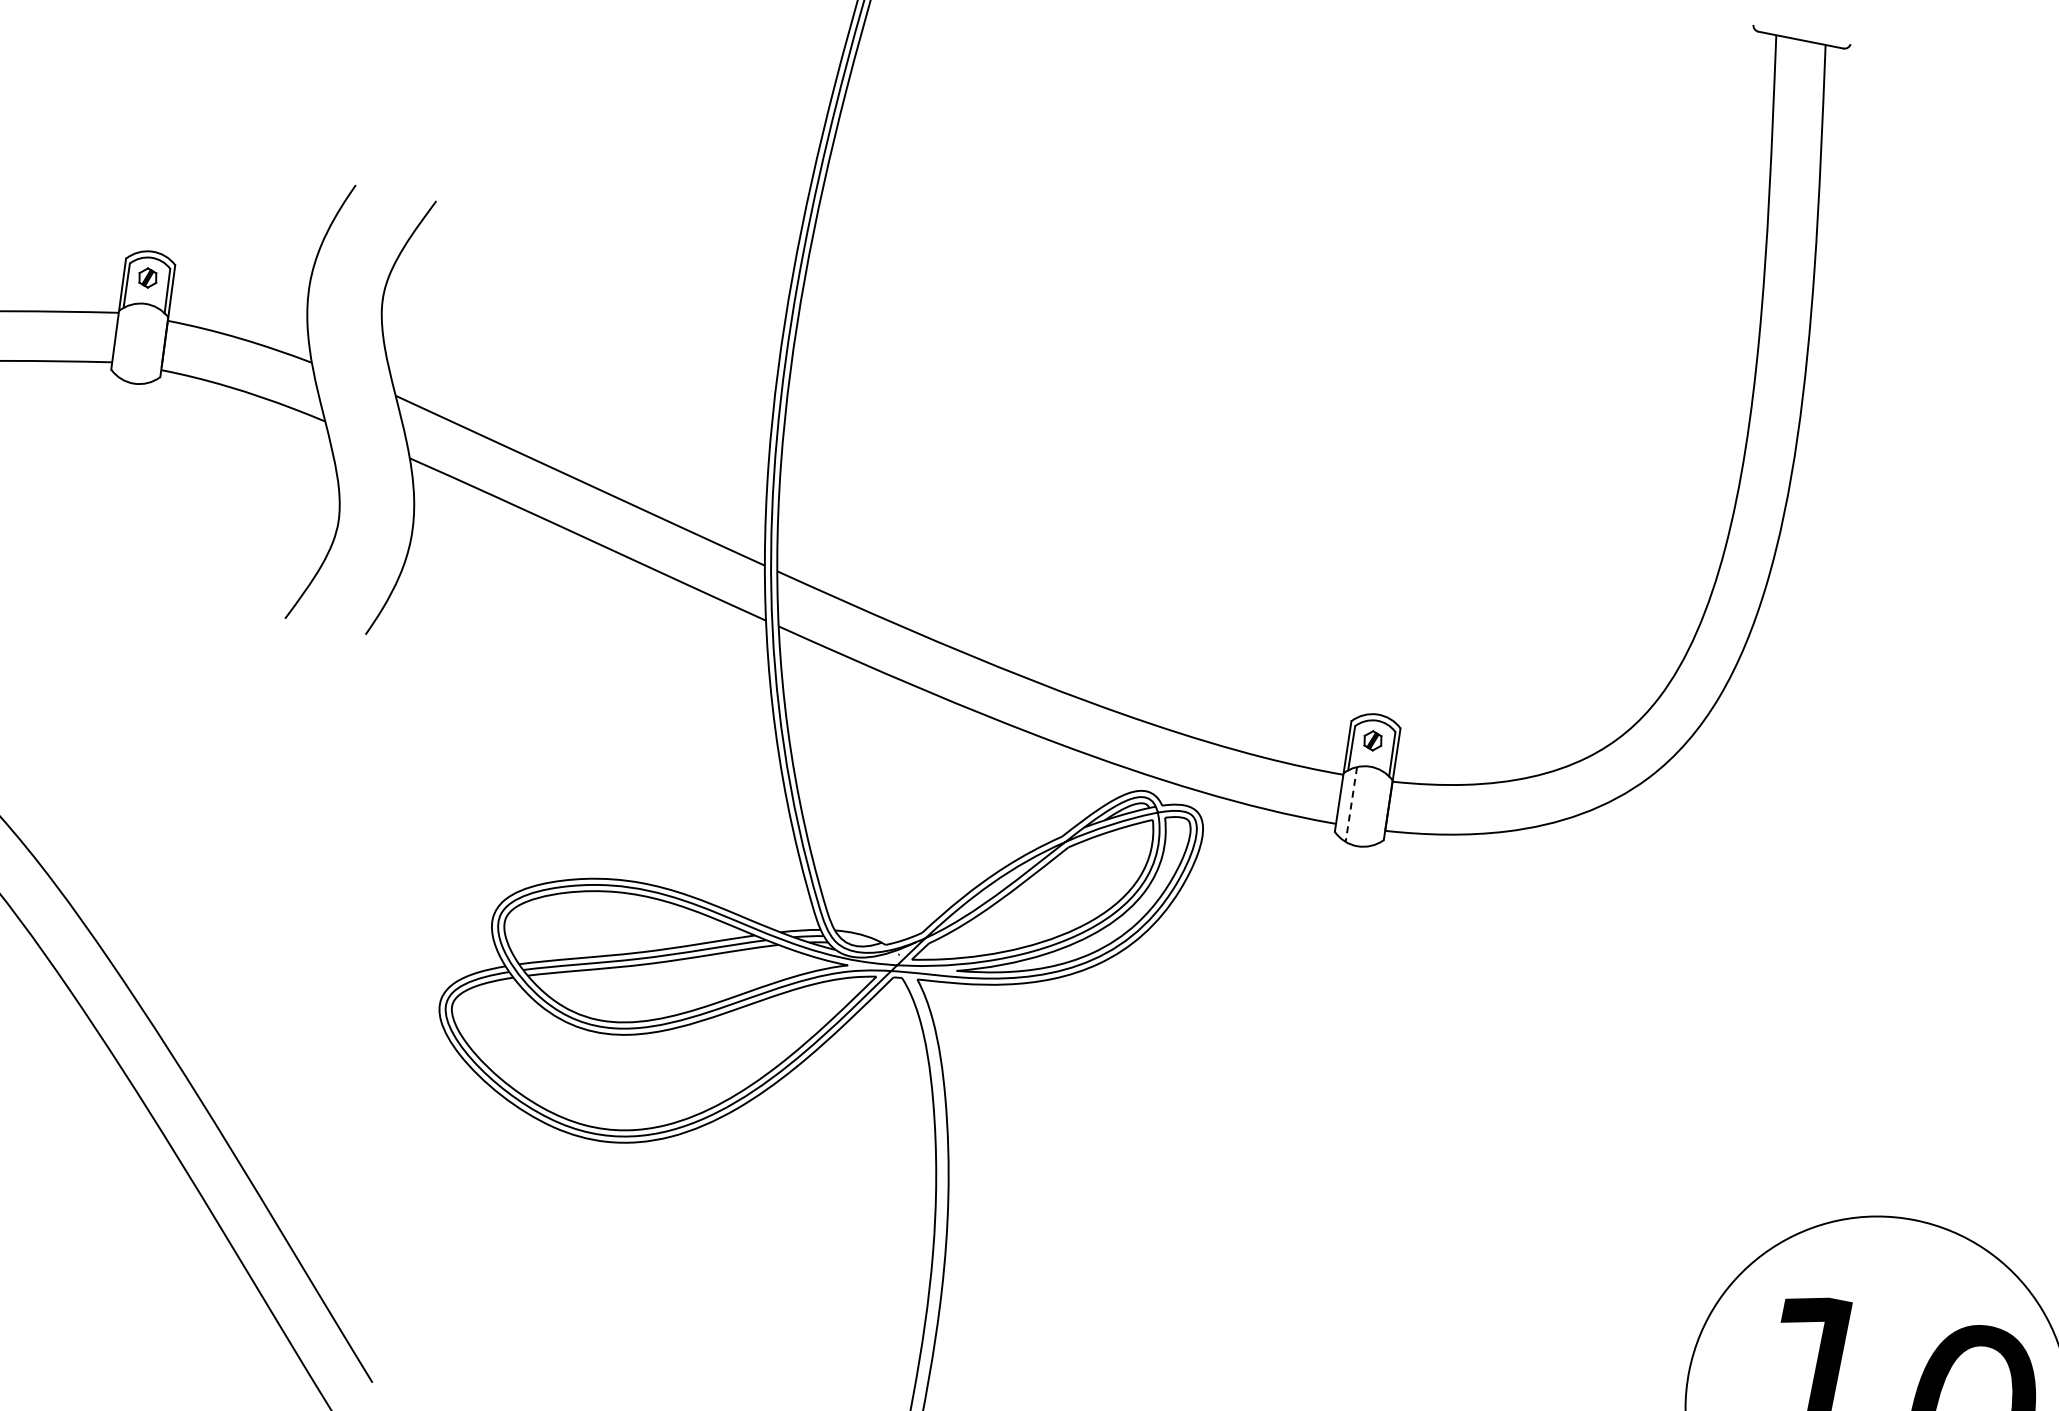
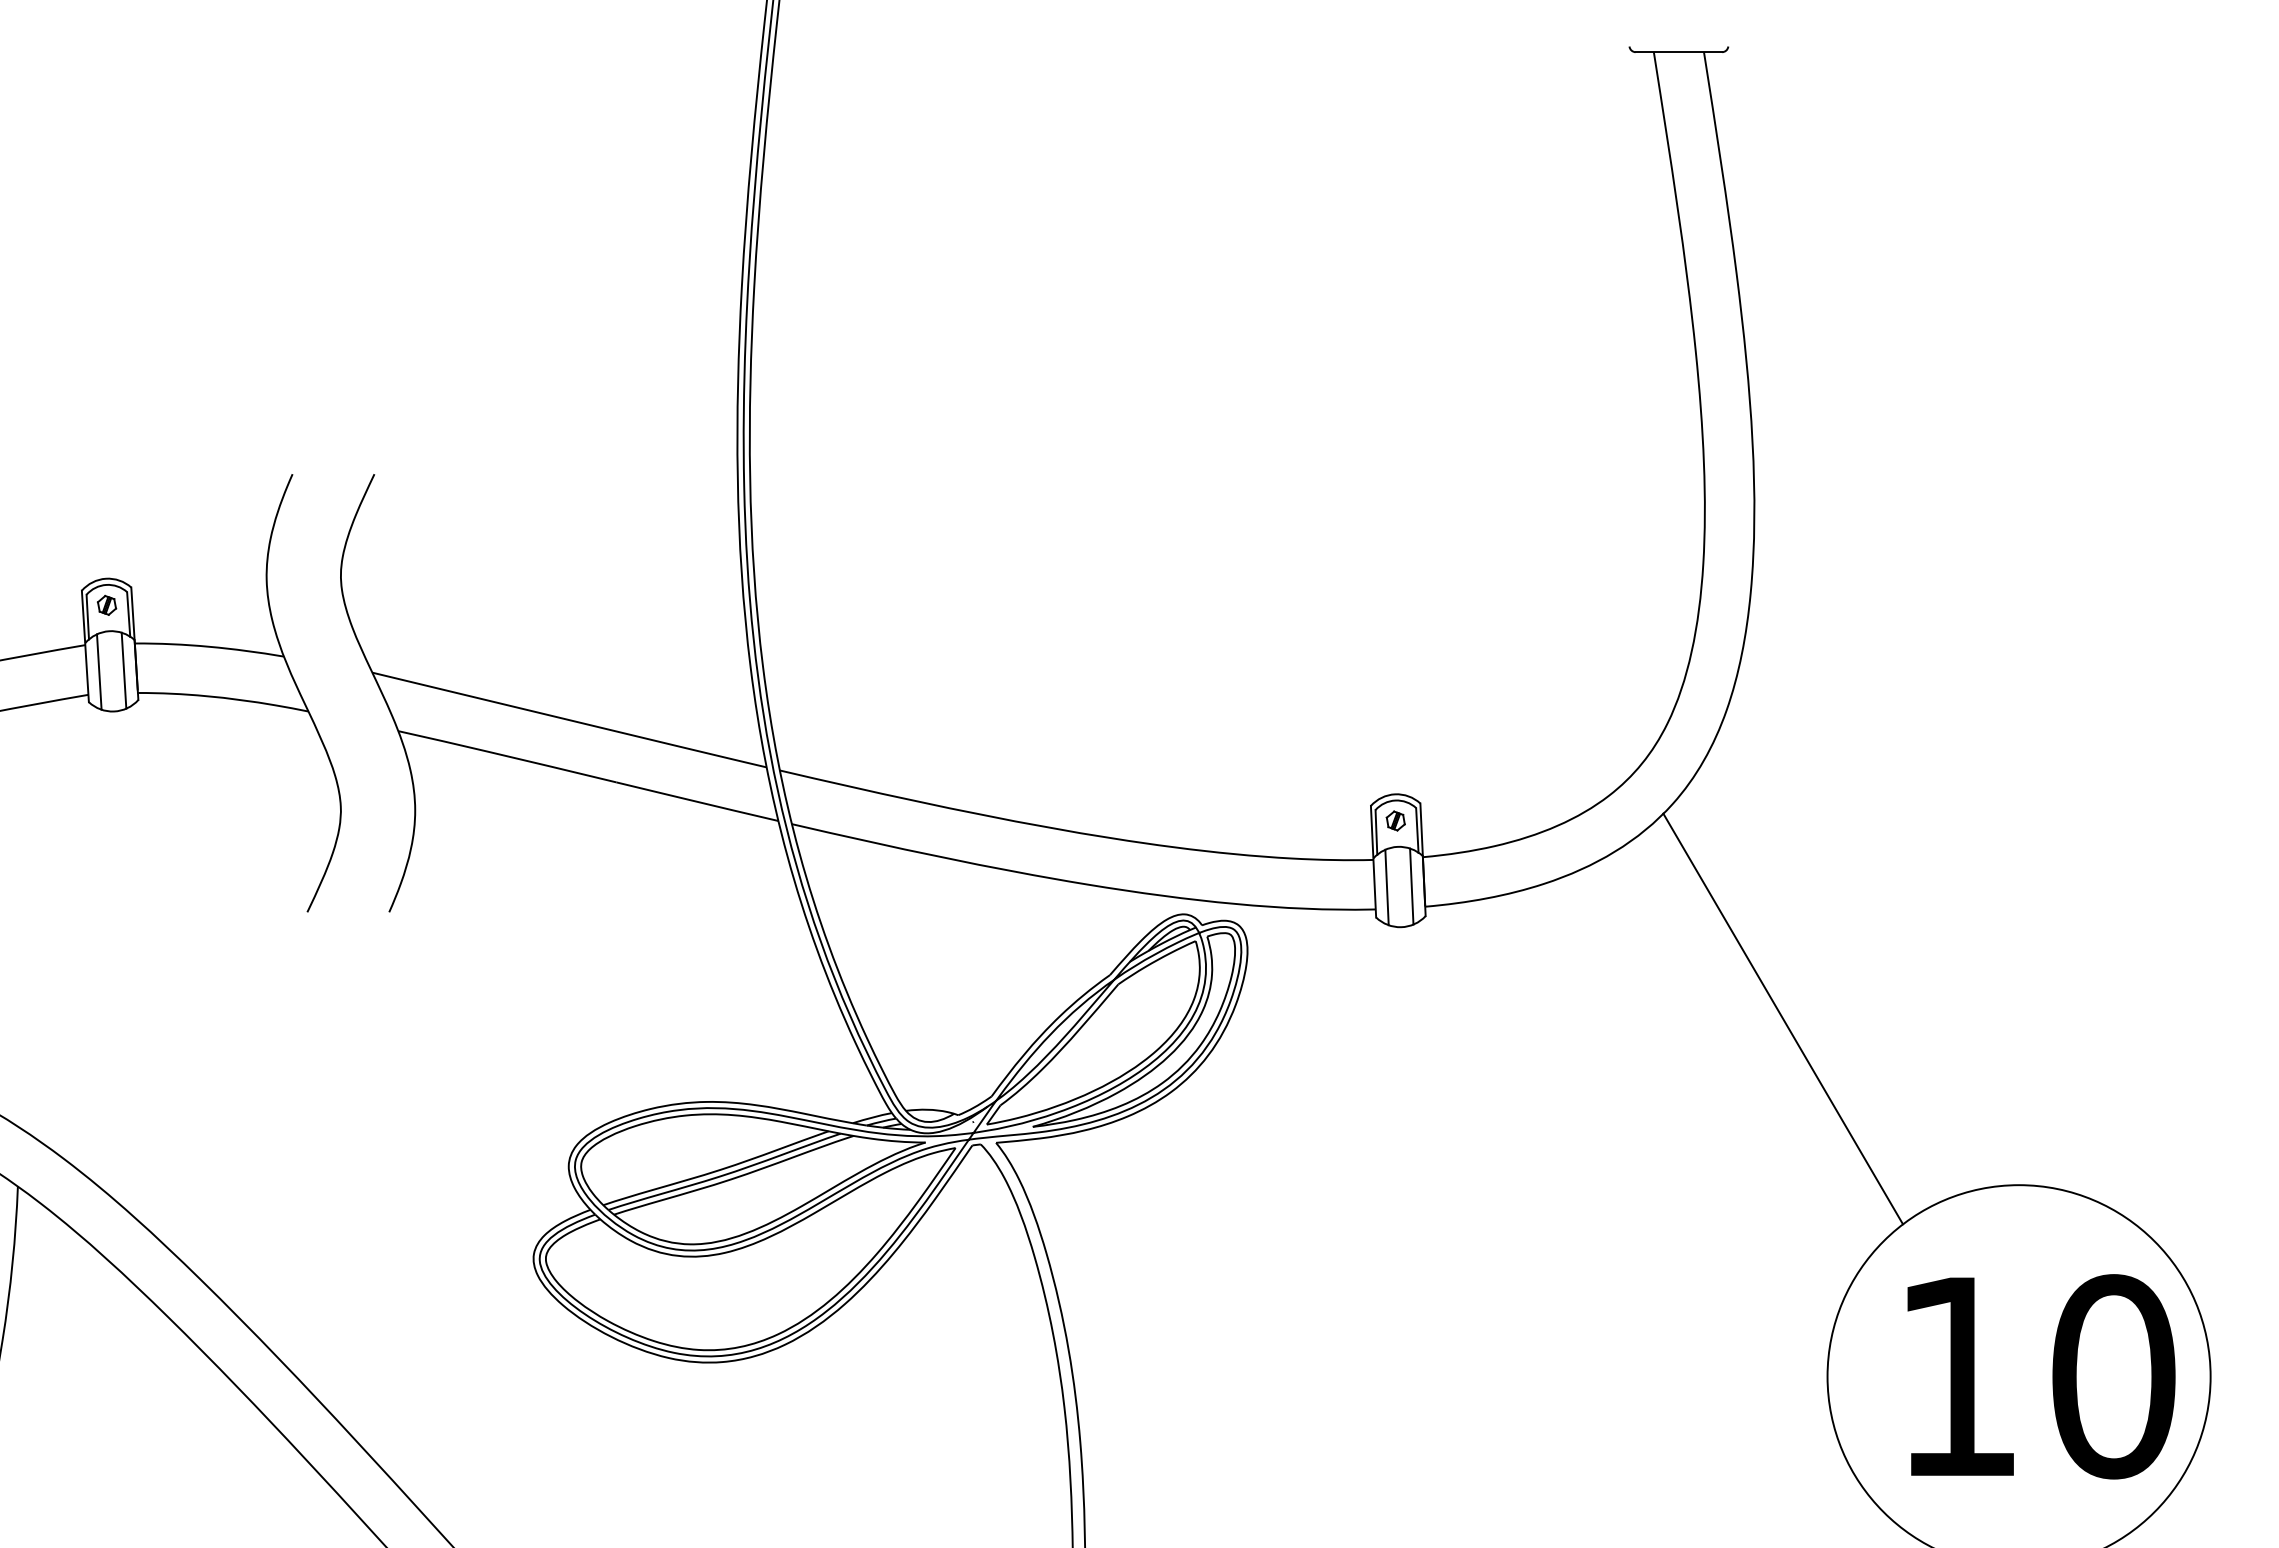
line: (127, 341) -> (99, 671), added
line: (151, 345) -> (123, 670), added
line: (1351, 804) -> (1387, 887), dashed -> solid
line: (1375, 808) -> (1411, 886), added
line: (1715, 1010) -> (1783, 1018), added

